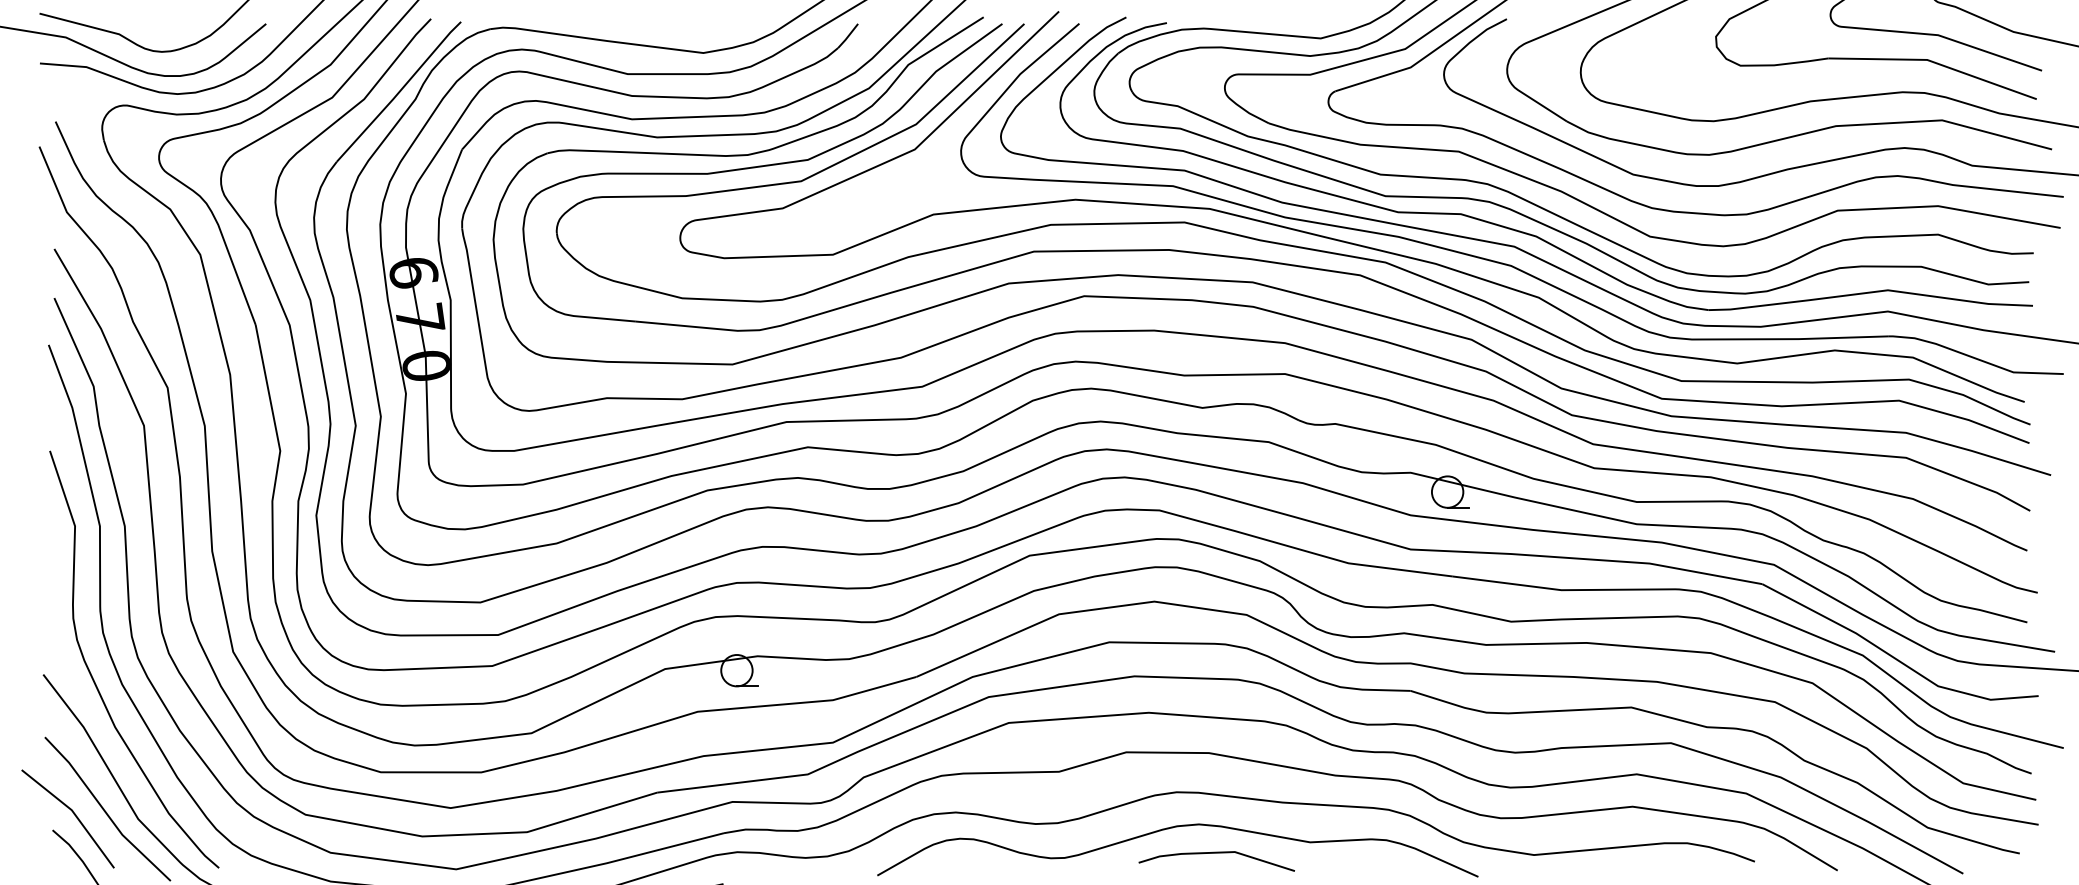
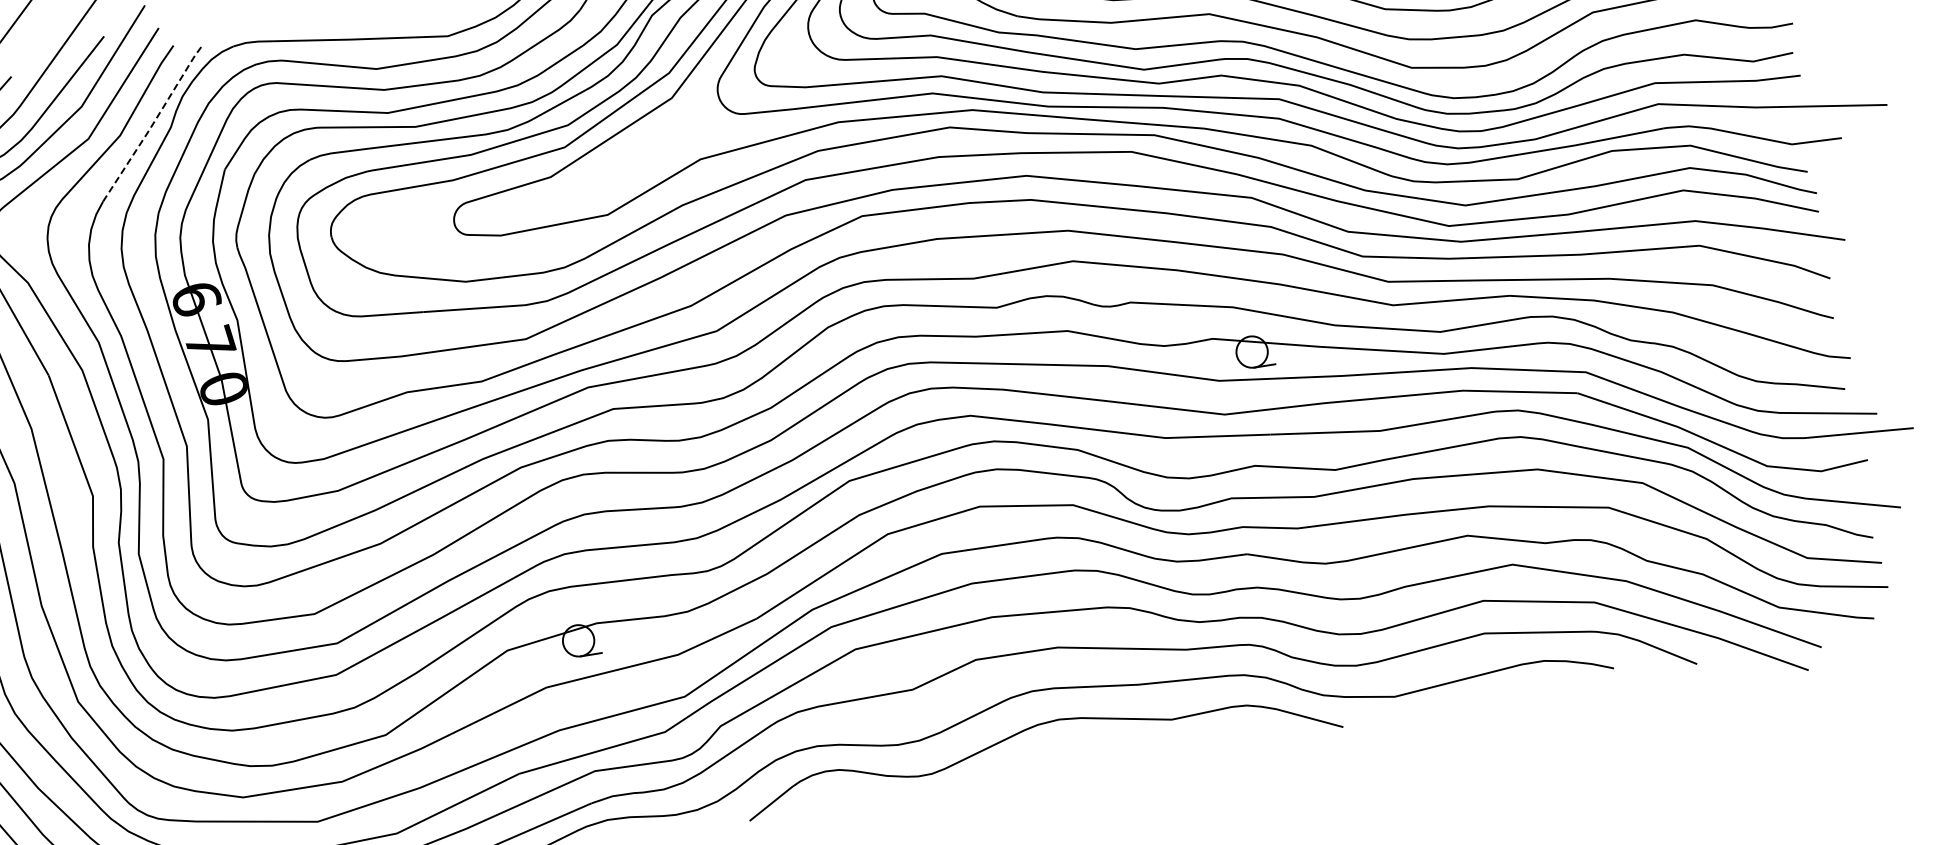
line: (399, 91) -> (153, 122), solid -> dashed
line: (1216, 853) -> (1081, 745), removed

